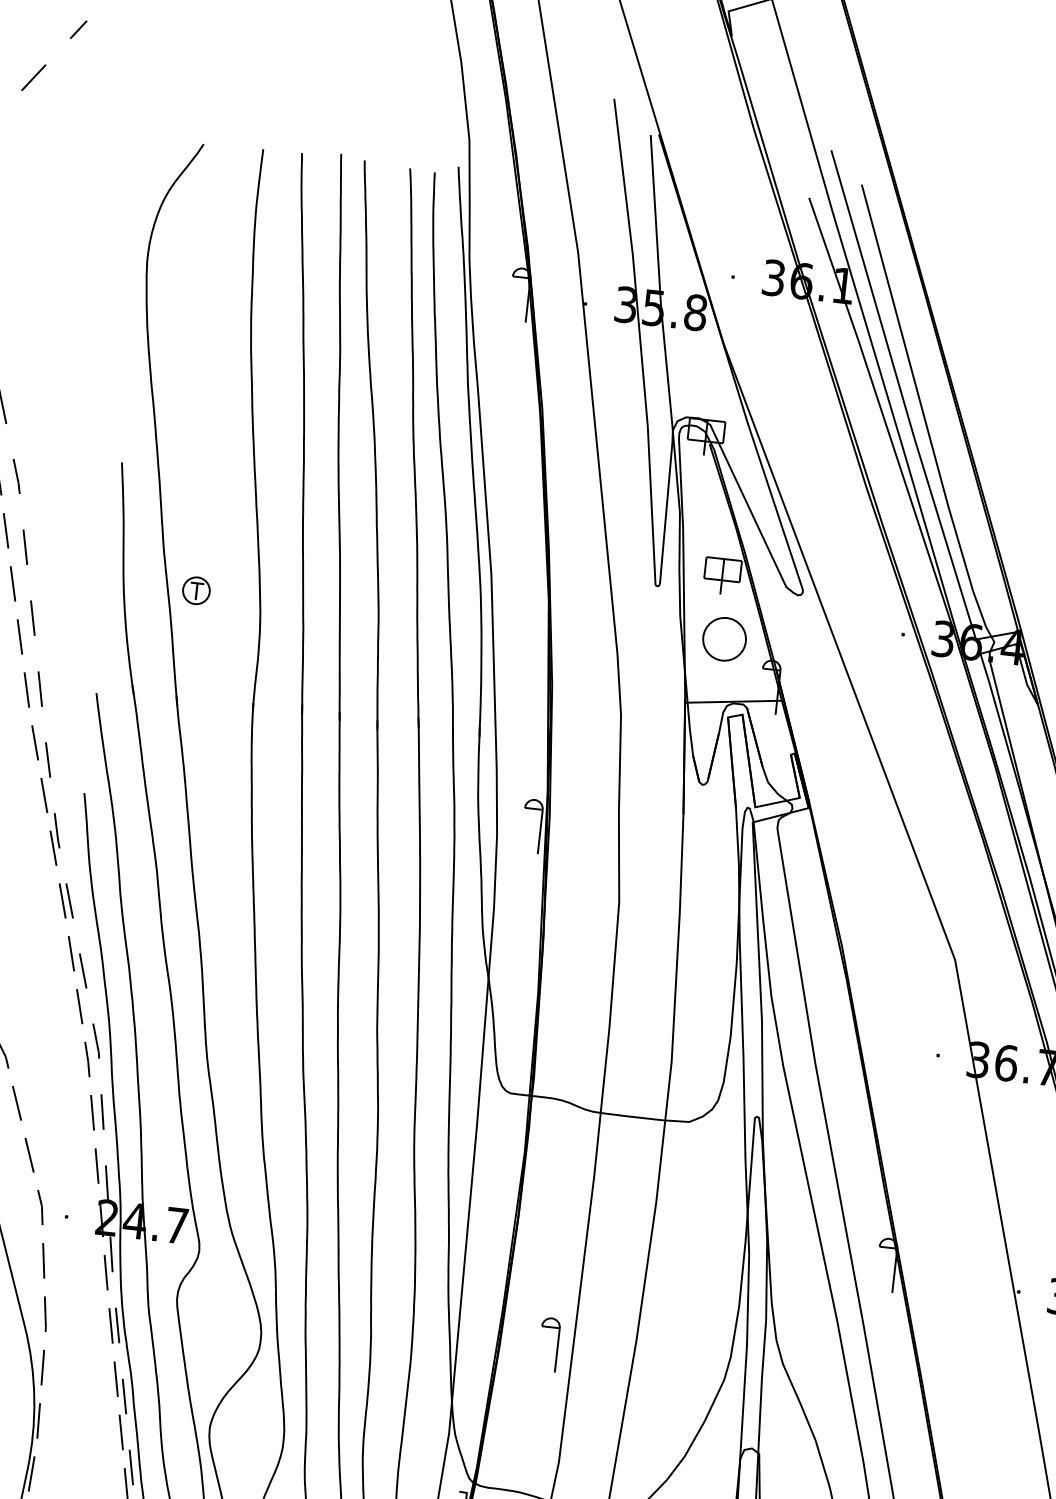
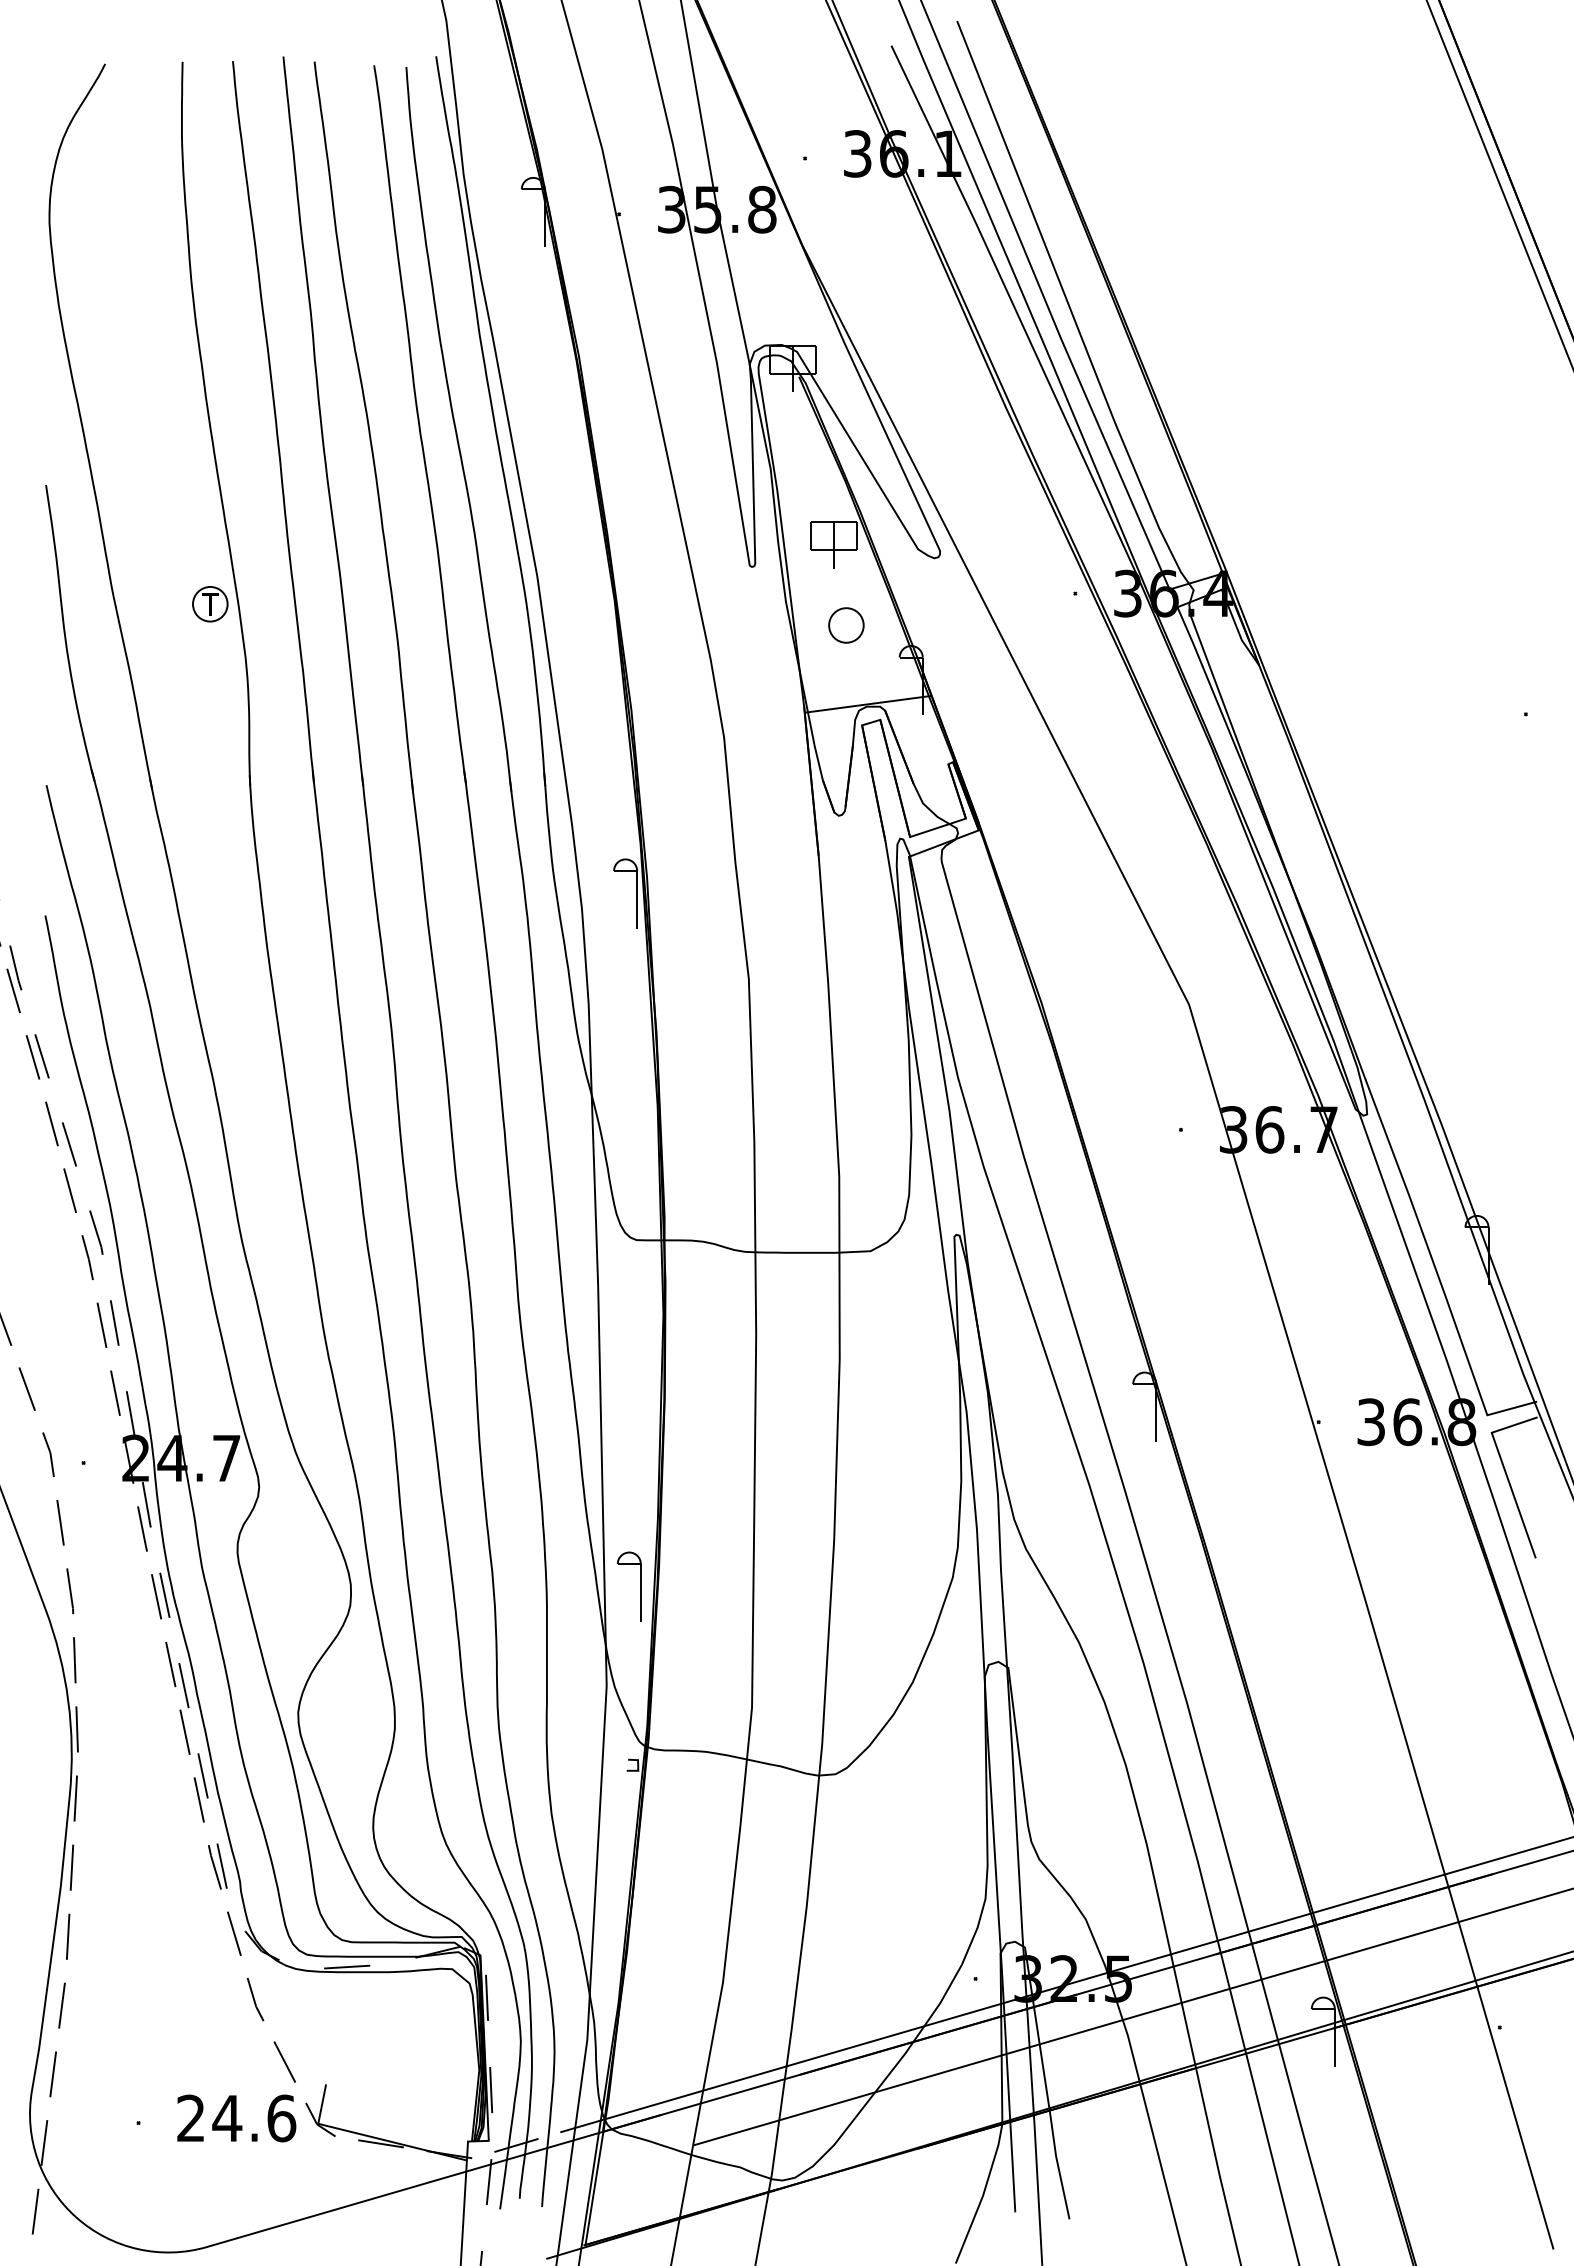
part: (196, 590) -> (210, 604), moved
part: (724, 639) -> (846, 625), size x0.62
part: (557, 1345) -> (640, 1586), moved

